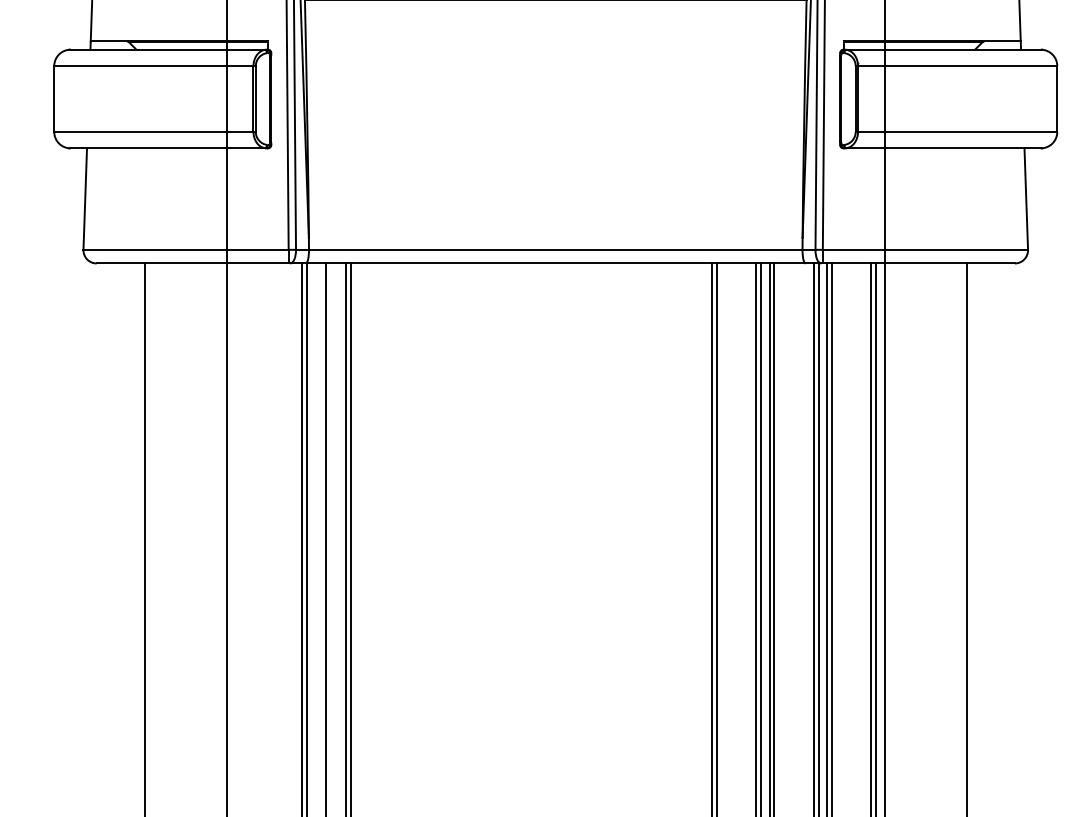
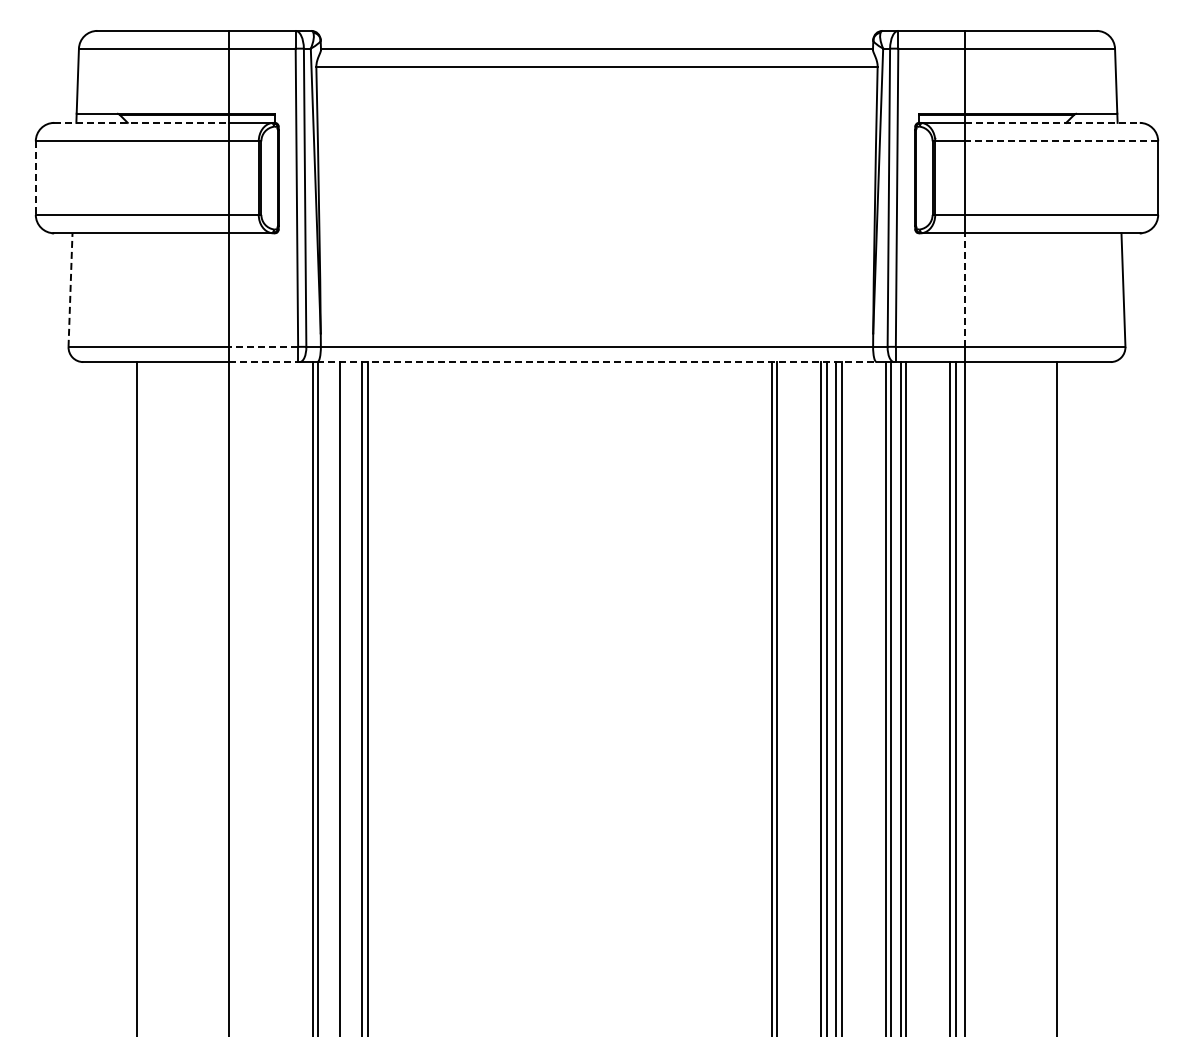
line: (149, 49) -> (142, 122), solid -> dashed
line: (962, 49) -> (1052, 122), solid -> dashed
line: (970, 66) -> (1061, 141), solid -> dashed
line: (53, 99) -> (35, 178), solid -> dashed
line: (85, 199) -> (70, 290), solid -> dashed
line: (884, 199) -> (964, 290), solid -> dashed
line: (257, 249) -> (263, 346), solid -> dashed
line: (257, 263) -> (263, 362), solid -> dashed
line: (556, 263) -> (597, 362), solid -> dashed

